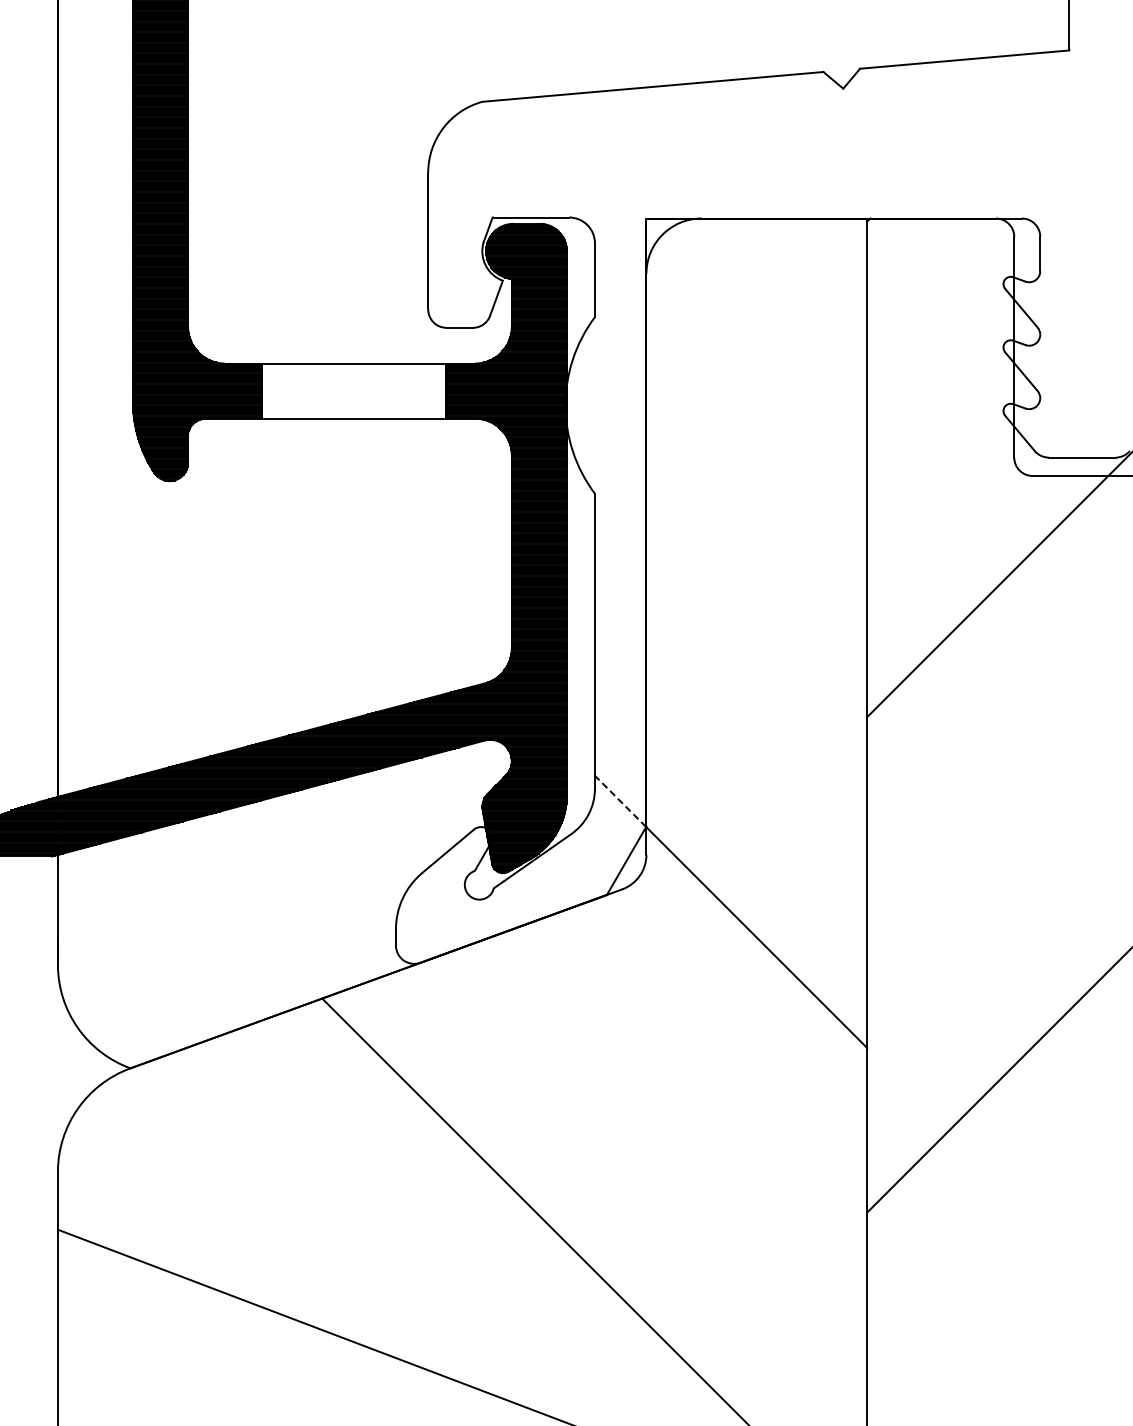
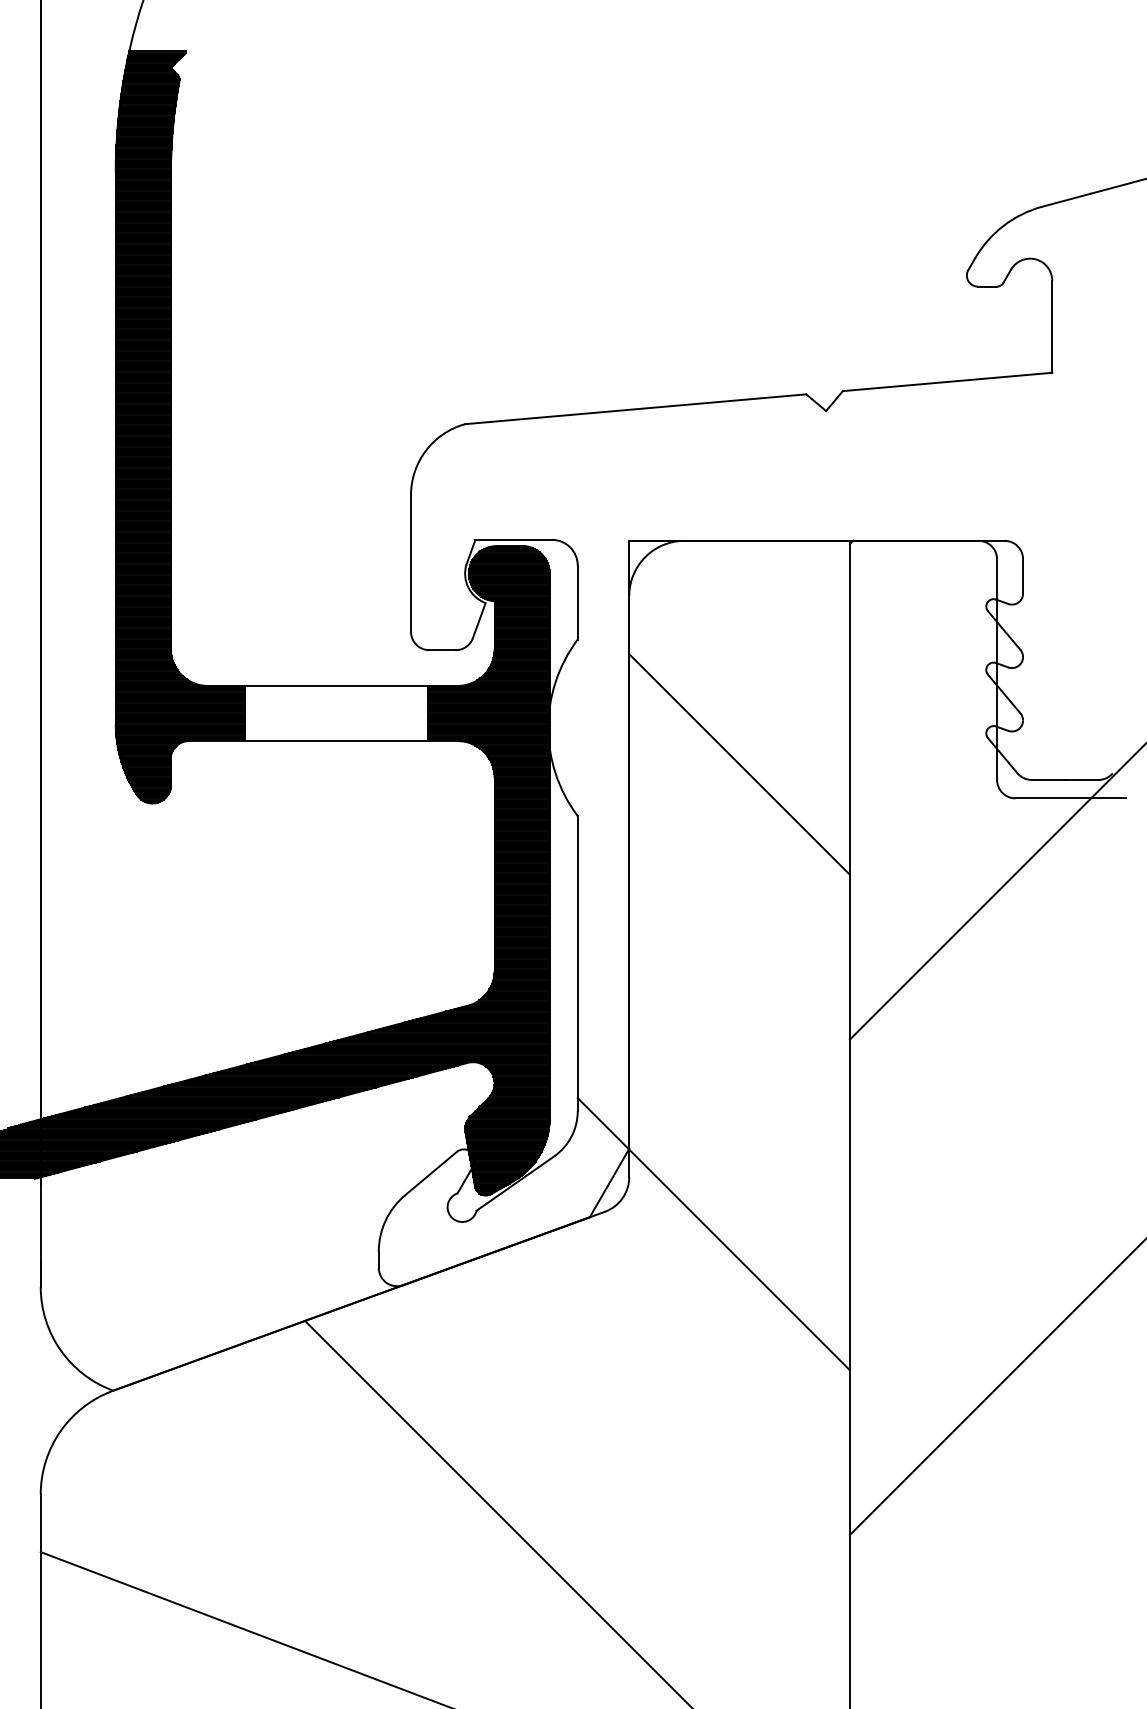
line: (756, 442) -> (739, 764), added
line: (620, 801) -> (603, 1123), dashed -> solid

